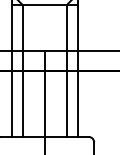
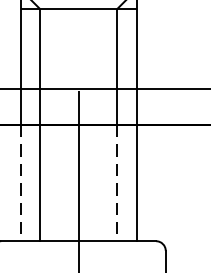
line: (11, 103) -> (20, 182), solid -> dashed
line: (66, 103) -> (116, 182), solid -> dashed

